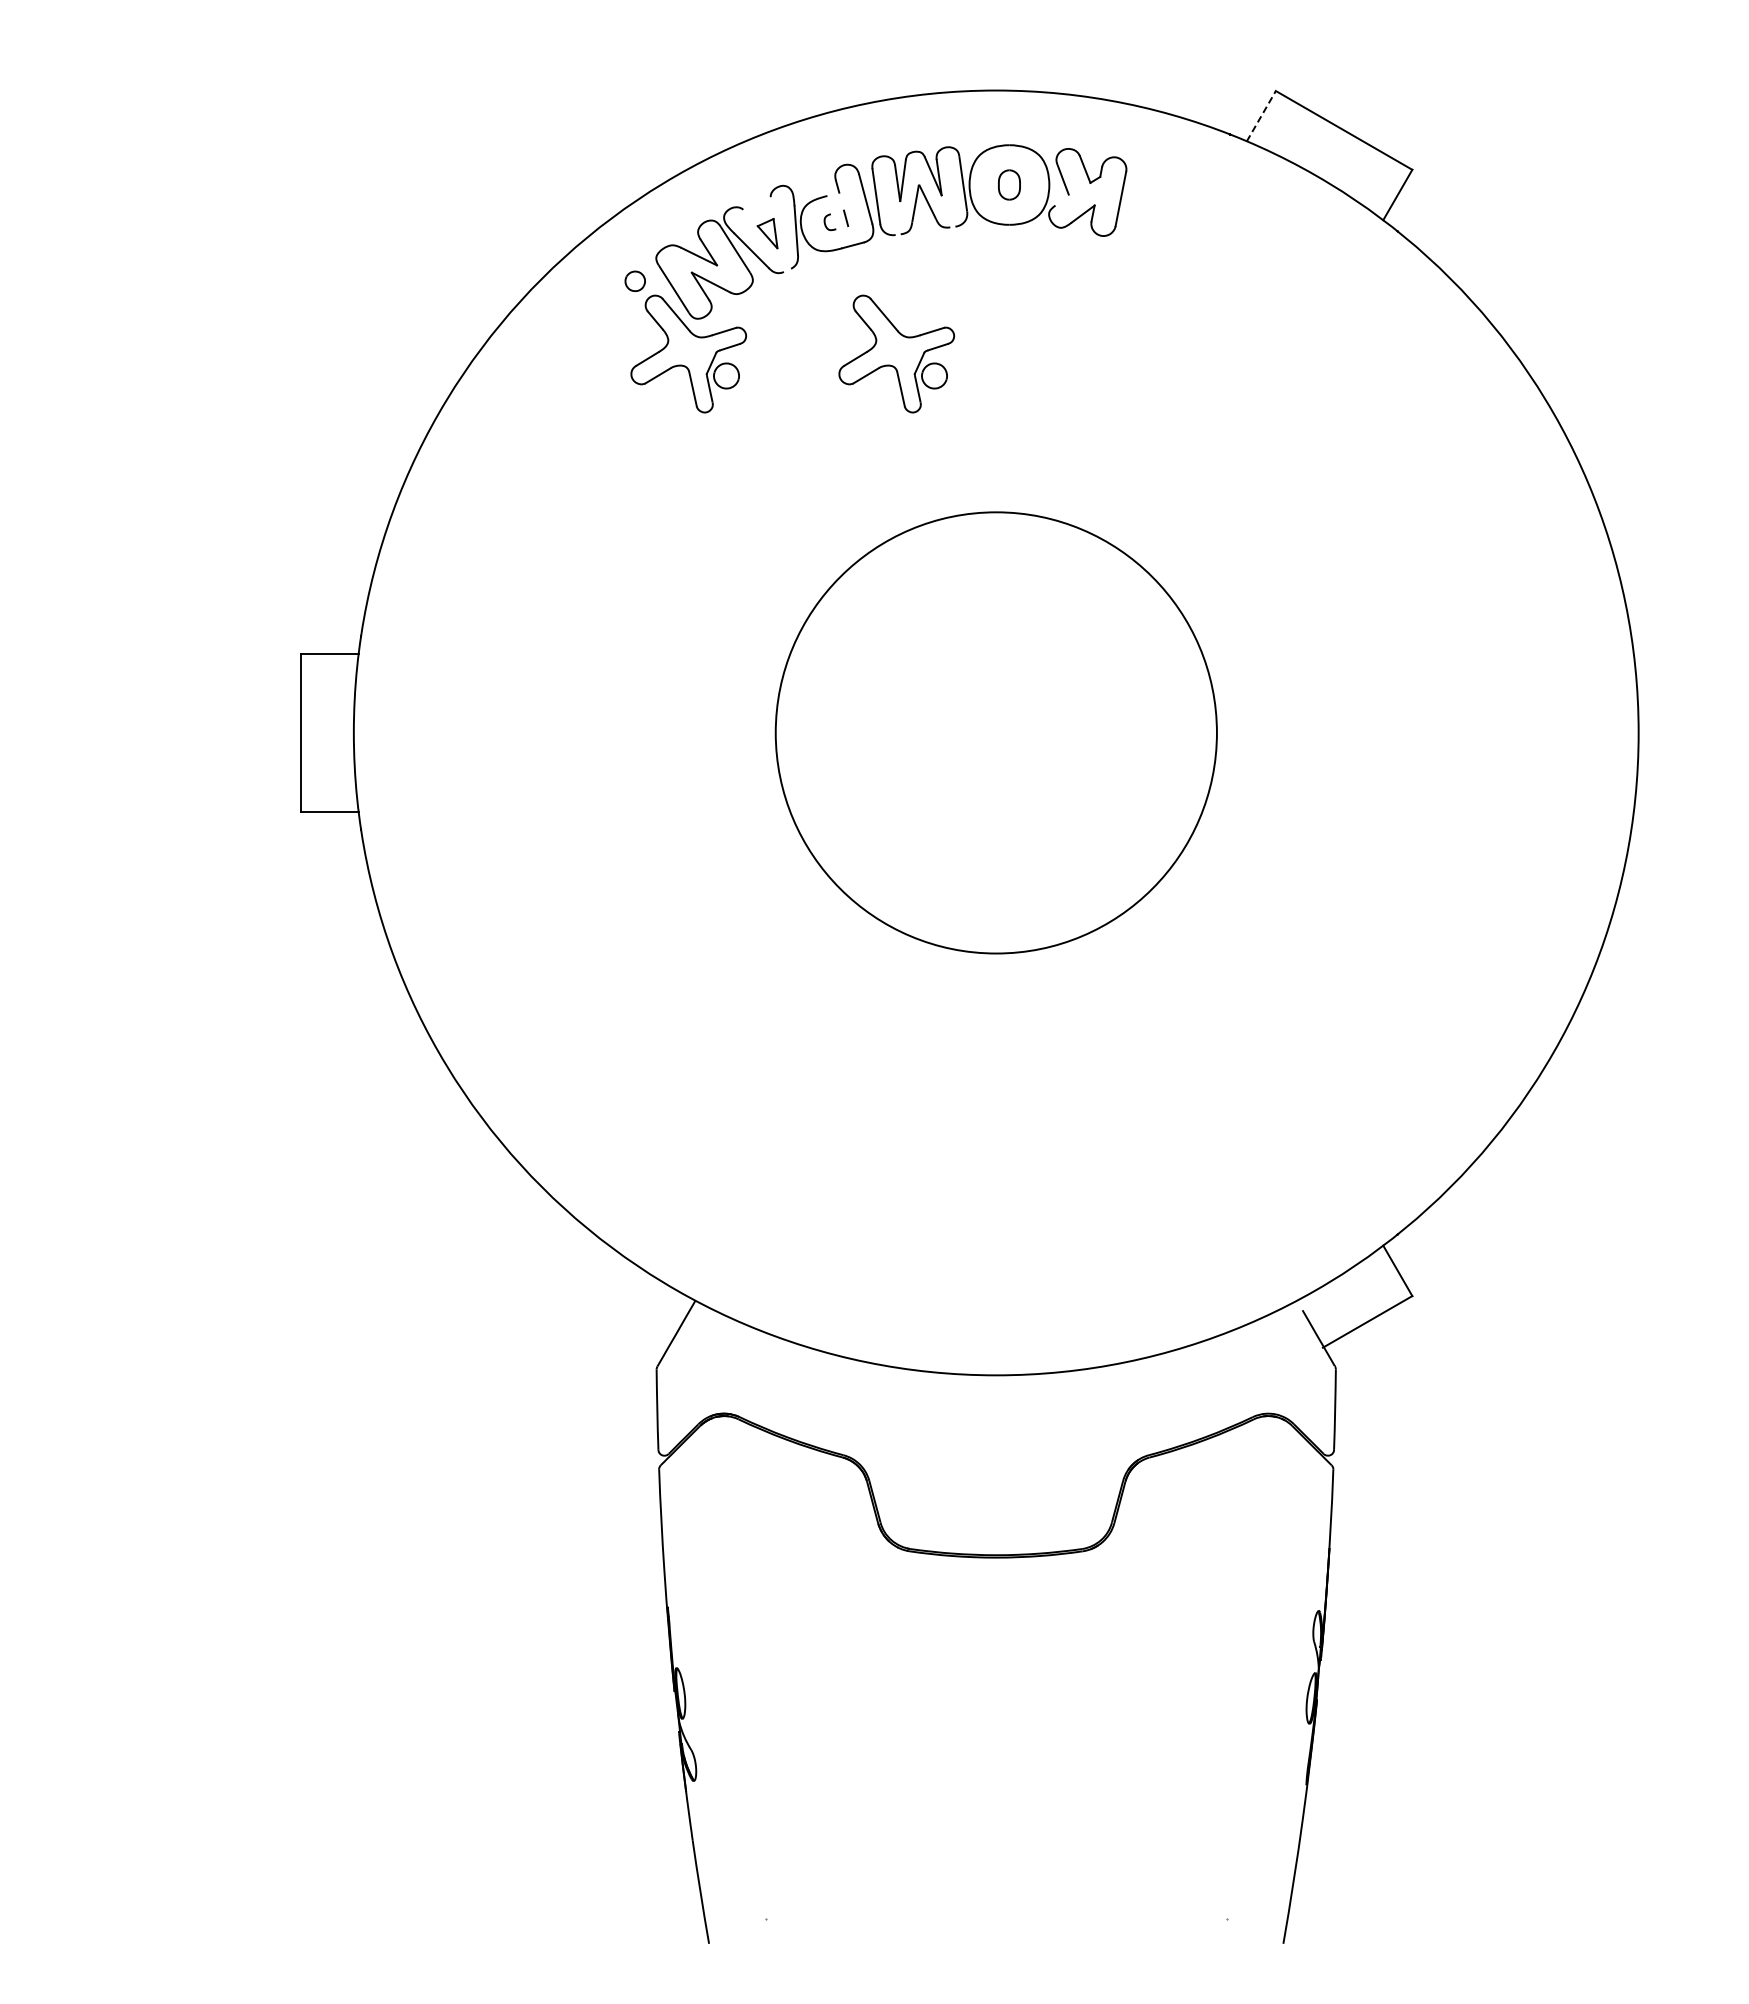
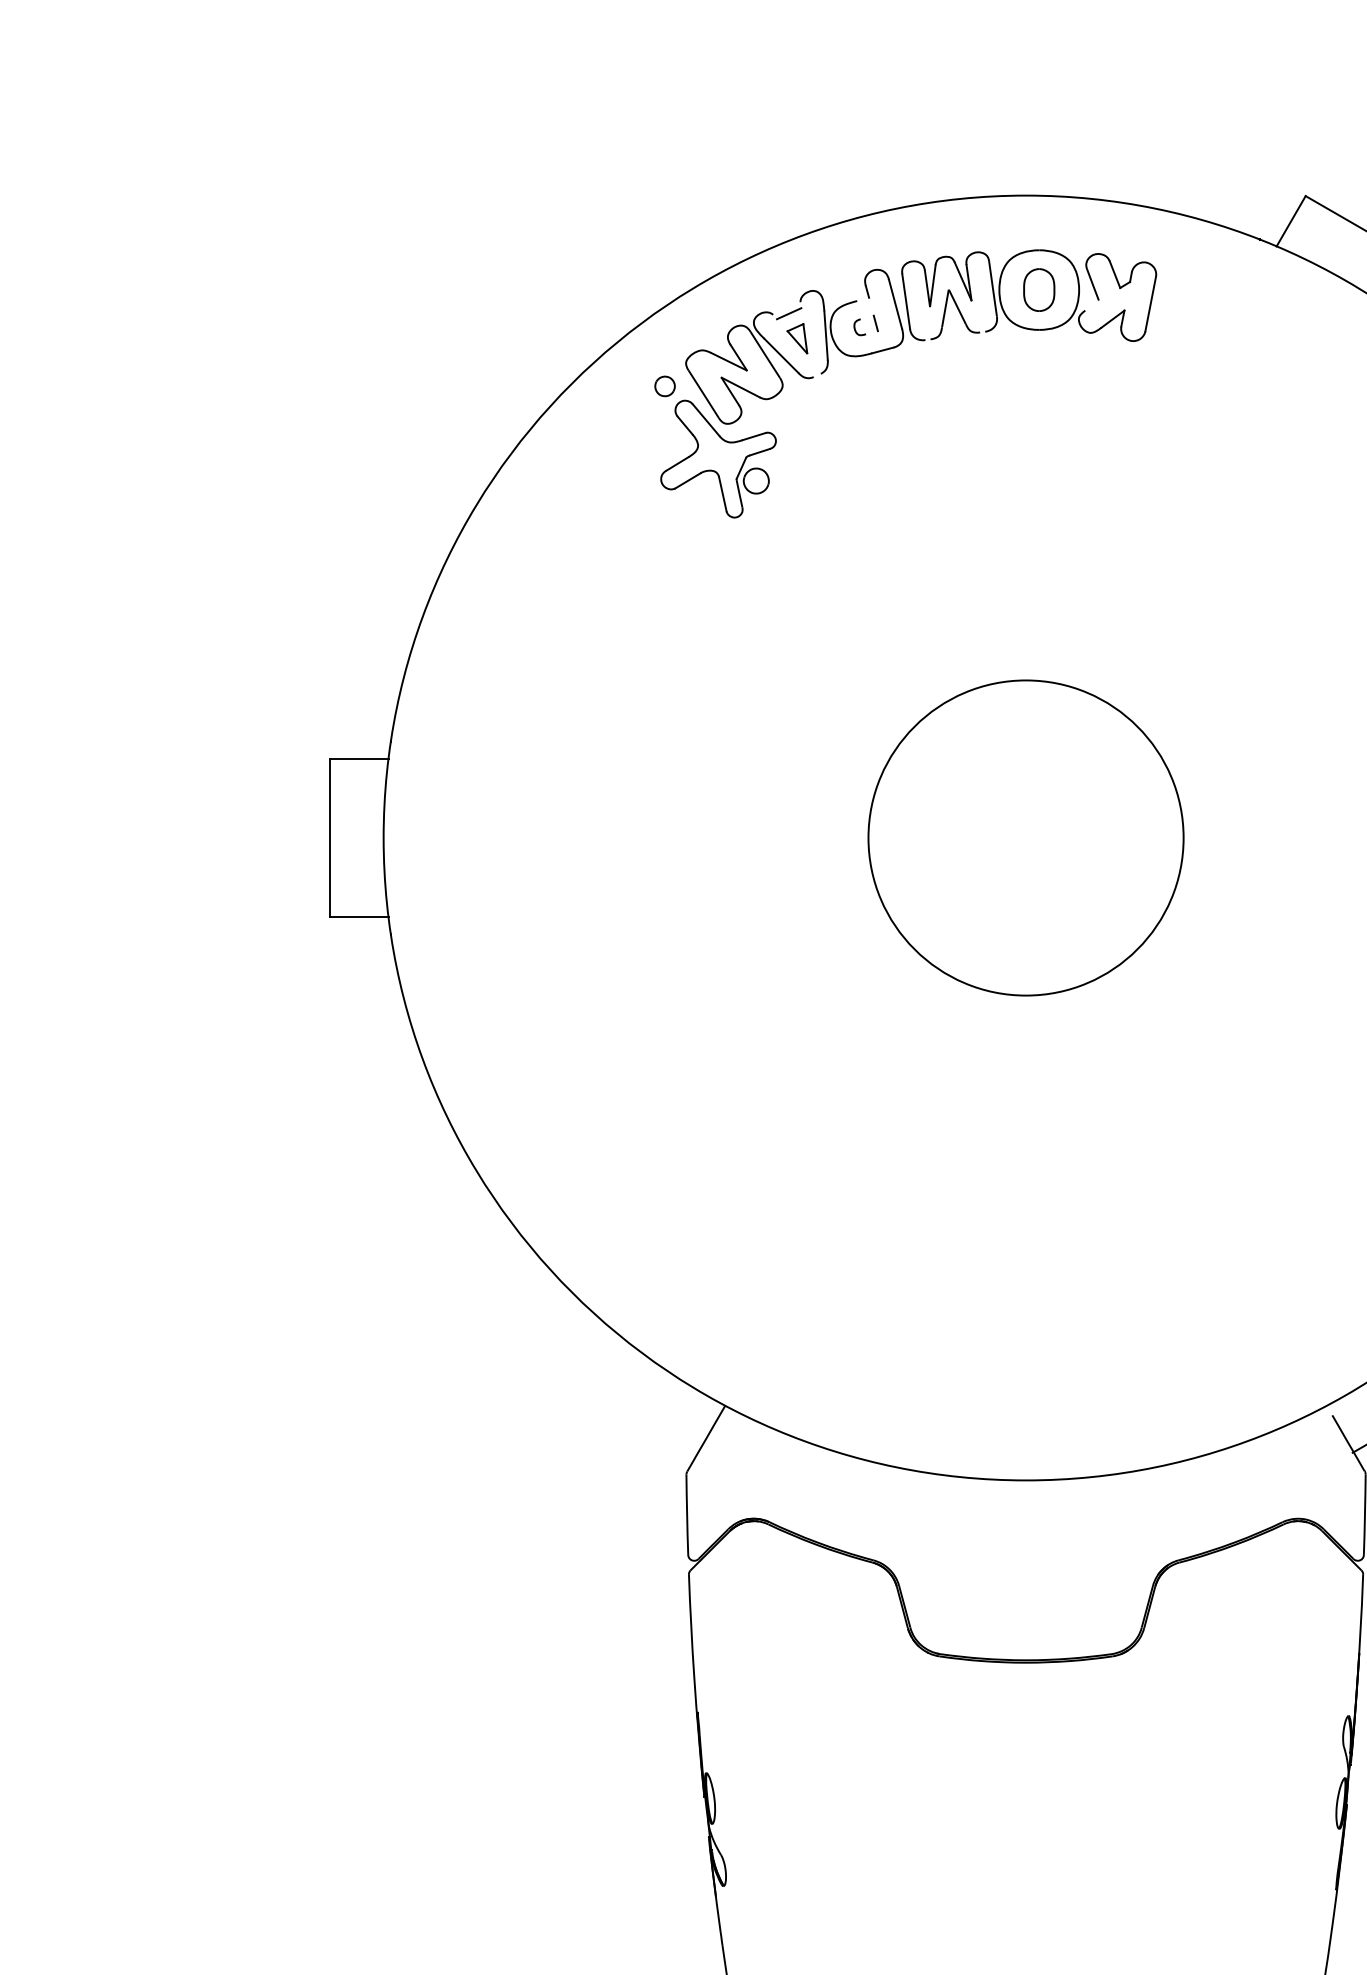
line: (1261, 115) -> (1291, 220), dashed -> solid
part: (1009, 184) -> (1039, 289), size x1.43
line: (759, 208) -> (789, 313), added
part: (896, 353) -> (926, 458), removed
circle: (995, 732) -> (1025, 837), size x0.71

